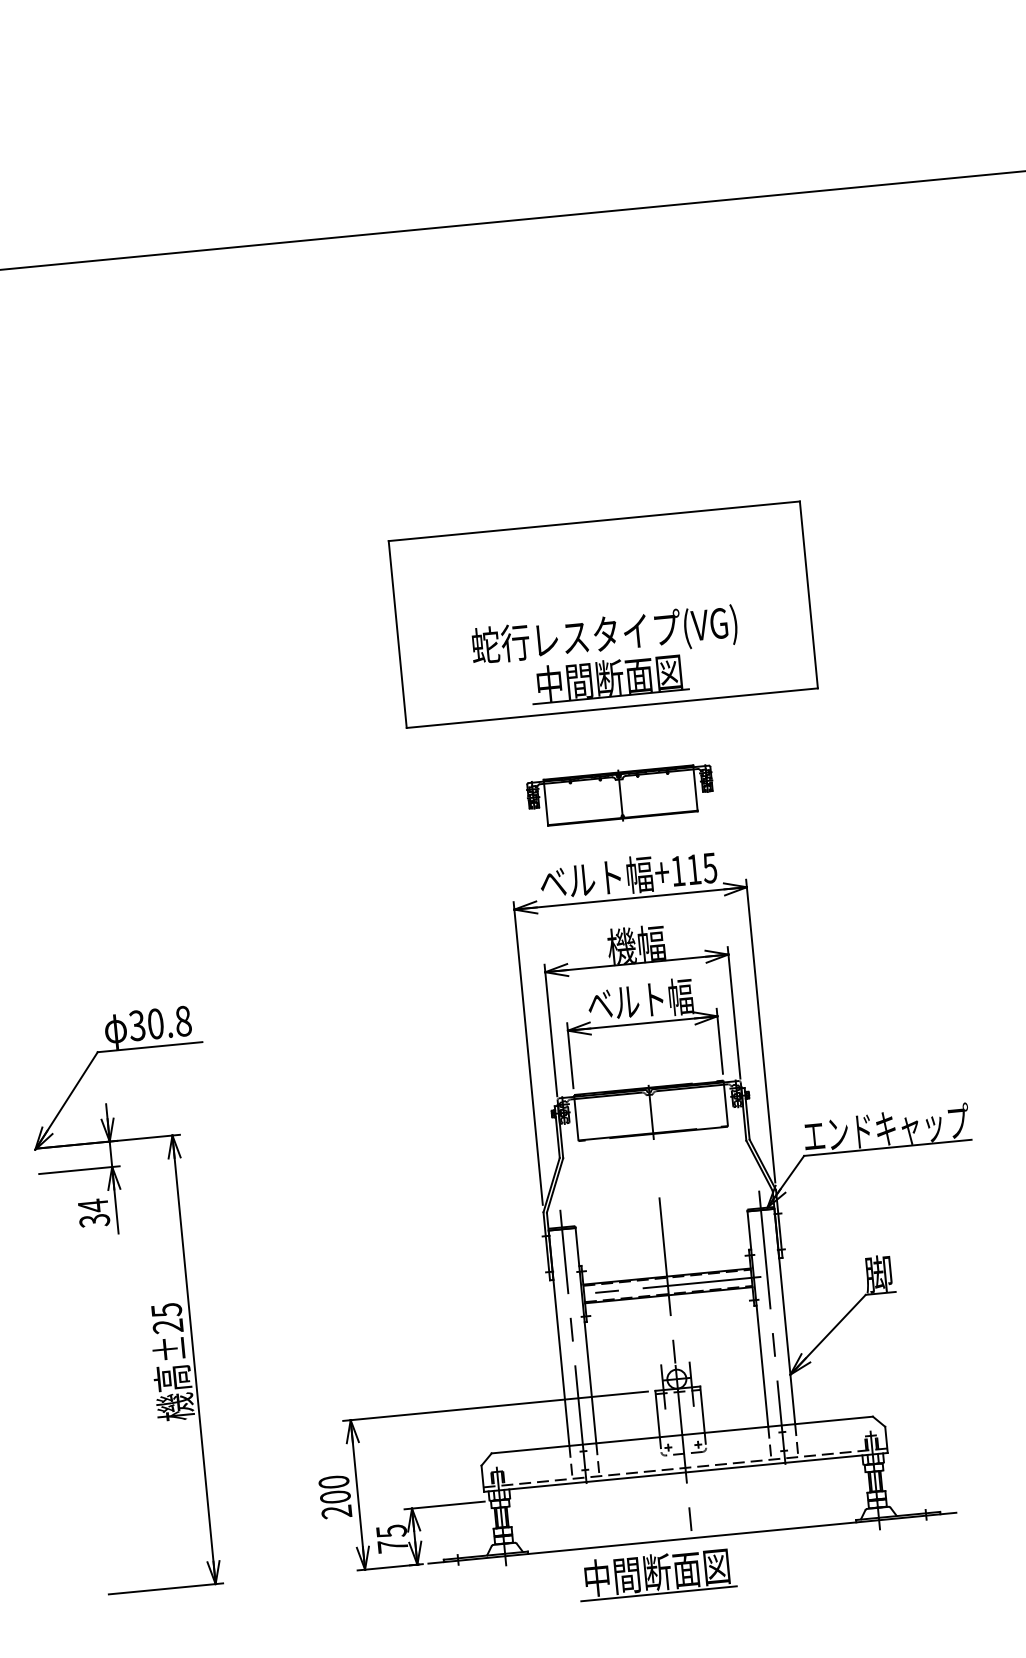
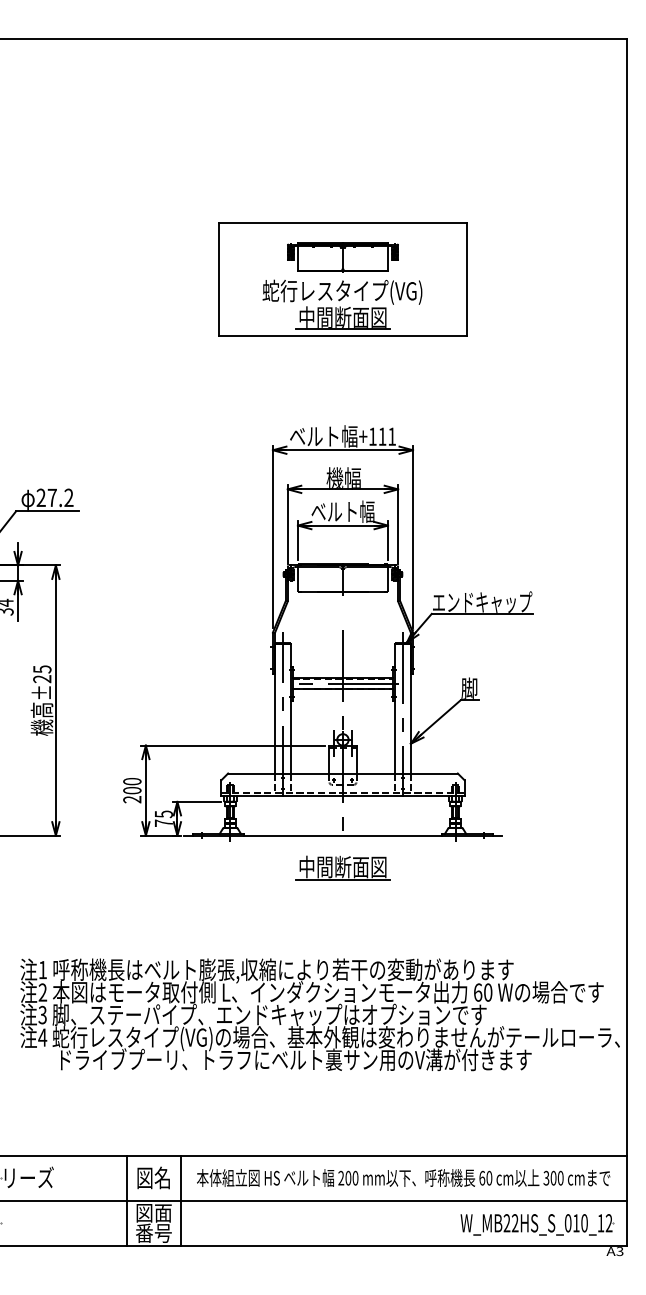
part: (619, 796) -> (342, 257), moved
text: (710, 867) -> (392, 436), +115 -> +111
text: (159, 1022) -> (54, 497), 30.8 -> 27.2
part: (656, 1573) -> (342, 867), moved

